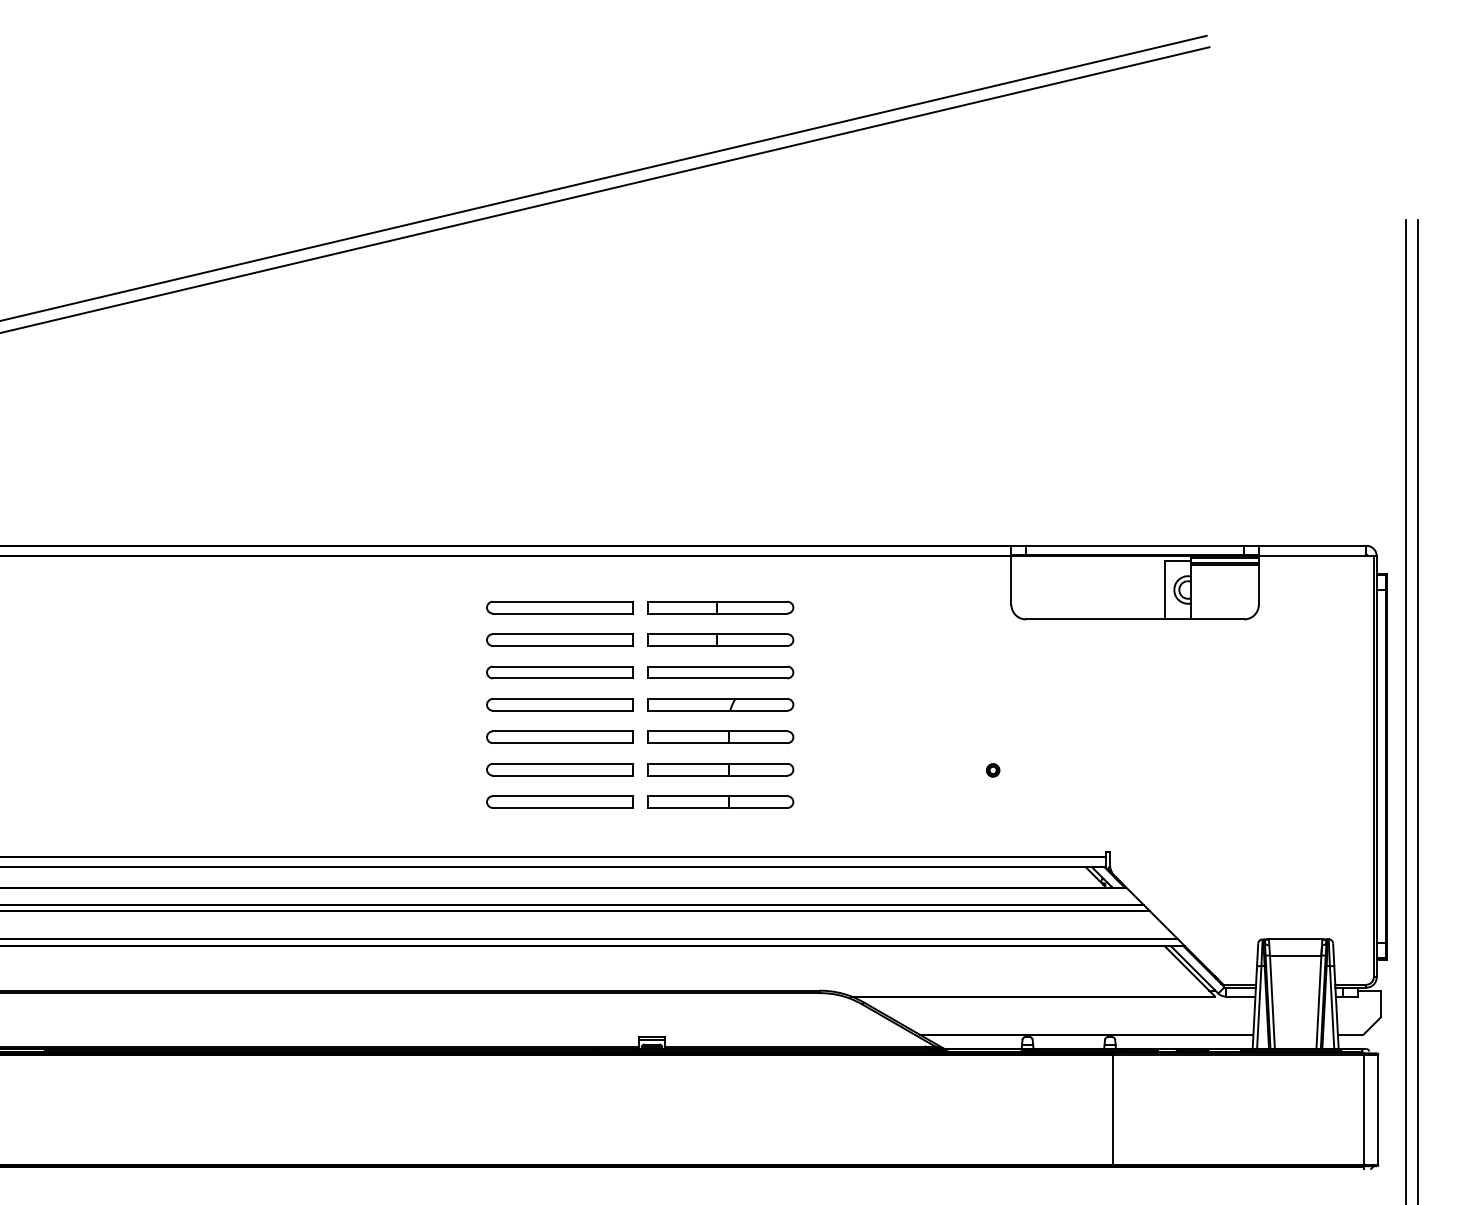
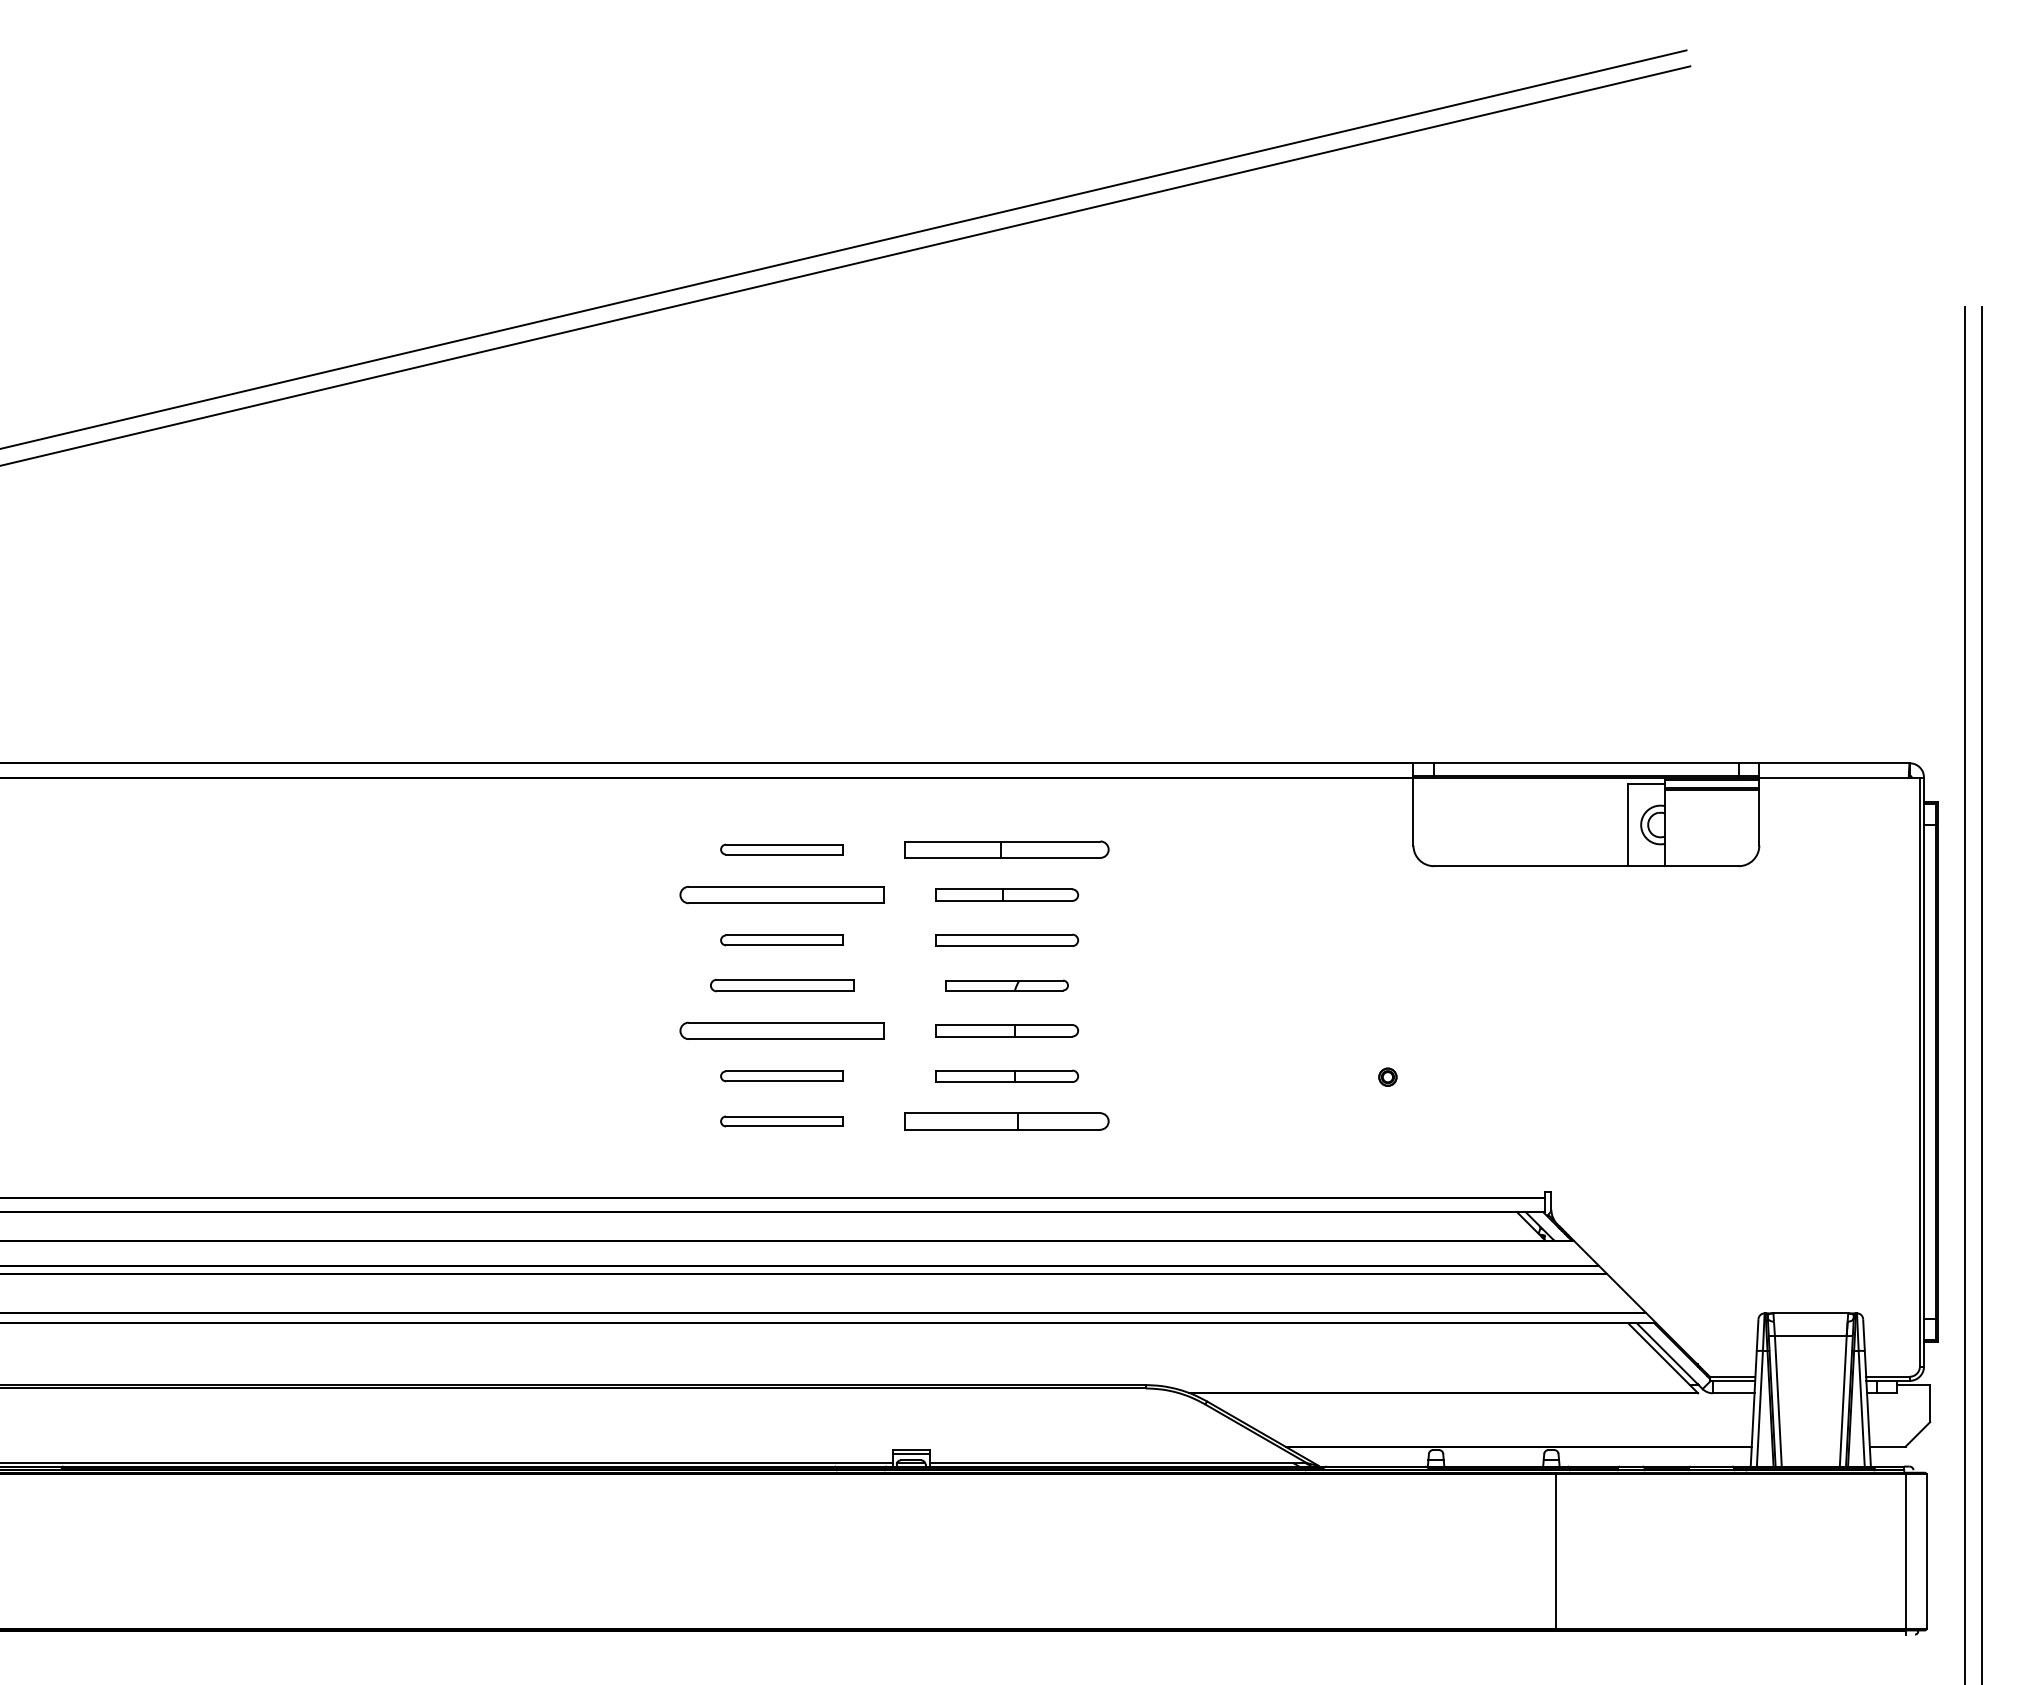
part: (559, 607) -> (781, 849), size x0.6
part: (720, 640) -> (1006, 895), size x0.7
part: (559, 672) -> (781, 940), size x0.6
part: (720, 672) -> (1006, 940), size x0.7
part: (559, 704) -> (781, 985), size x0.7
part: (720, 704) -> (1006, 985), size x0.6
part: (720, 736) -> (1006, 1030), size x0.7
part: (559, 769) -> (781, 1076), size x0.6
part: (720, 769) -> (1006, 1076), size x0.7
part: (559, 802) -> (781, 1121), size x0.6

